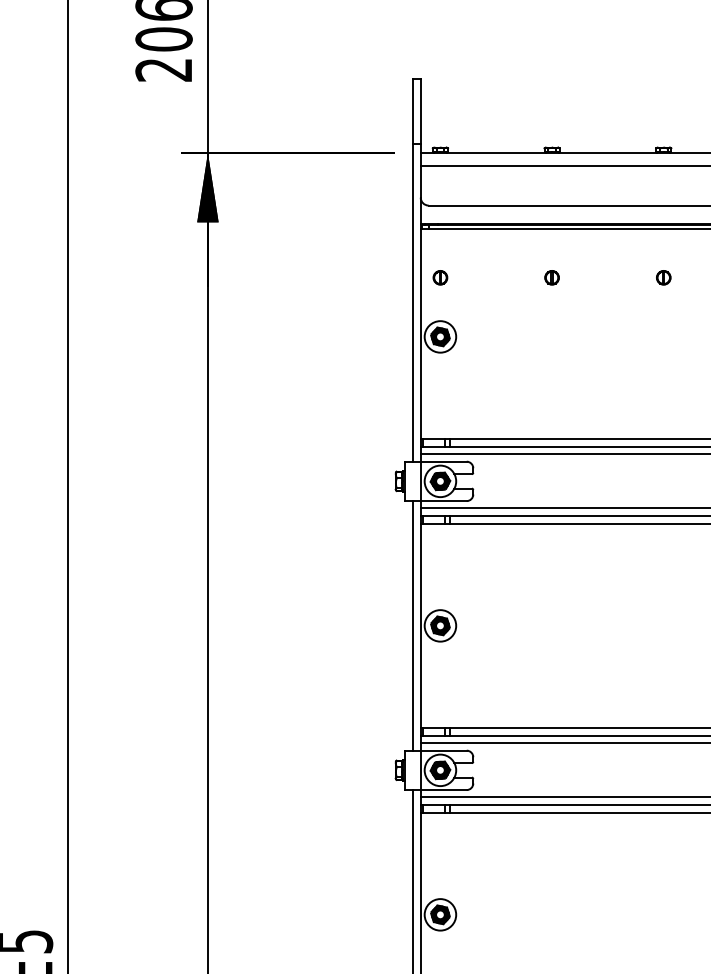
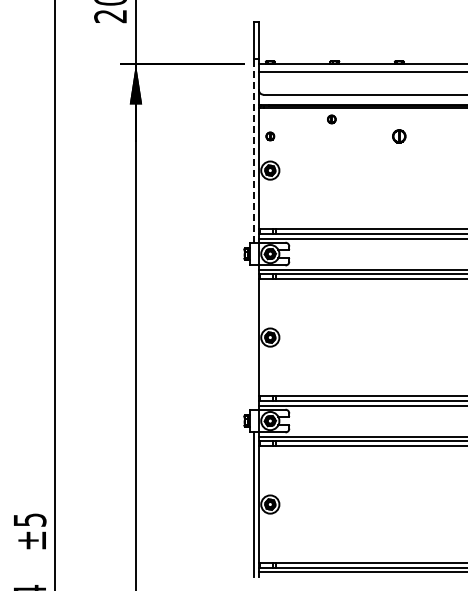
part: (551, 277) -> (331, 119), moved
part: (663, 277) -> (399, 136), size x1.6
line: (413, 302) -> (254, 150), solid -> dashed
line: (413, 625) -> (254, 337), removed

